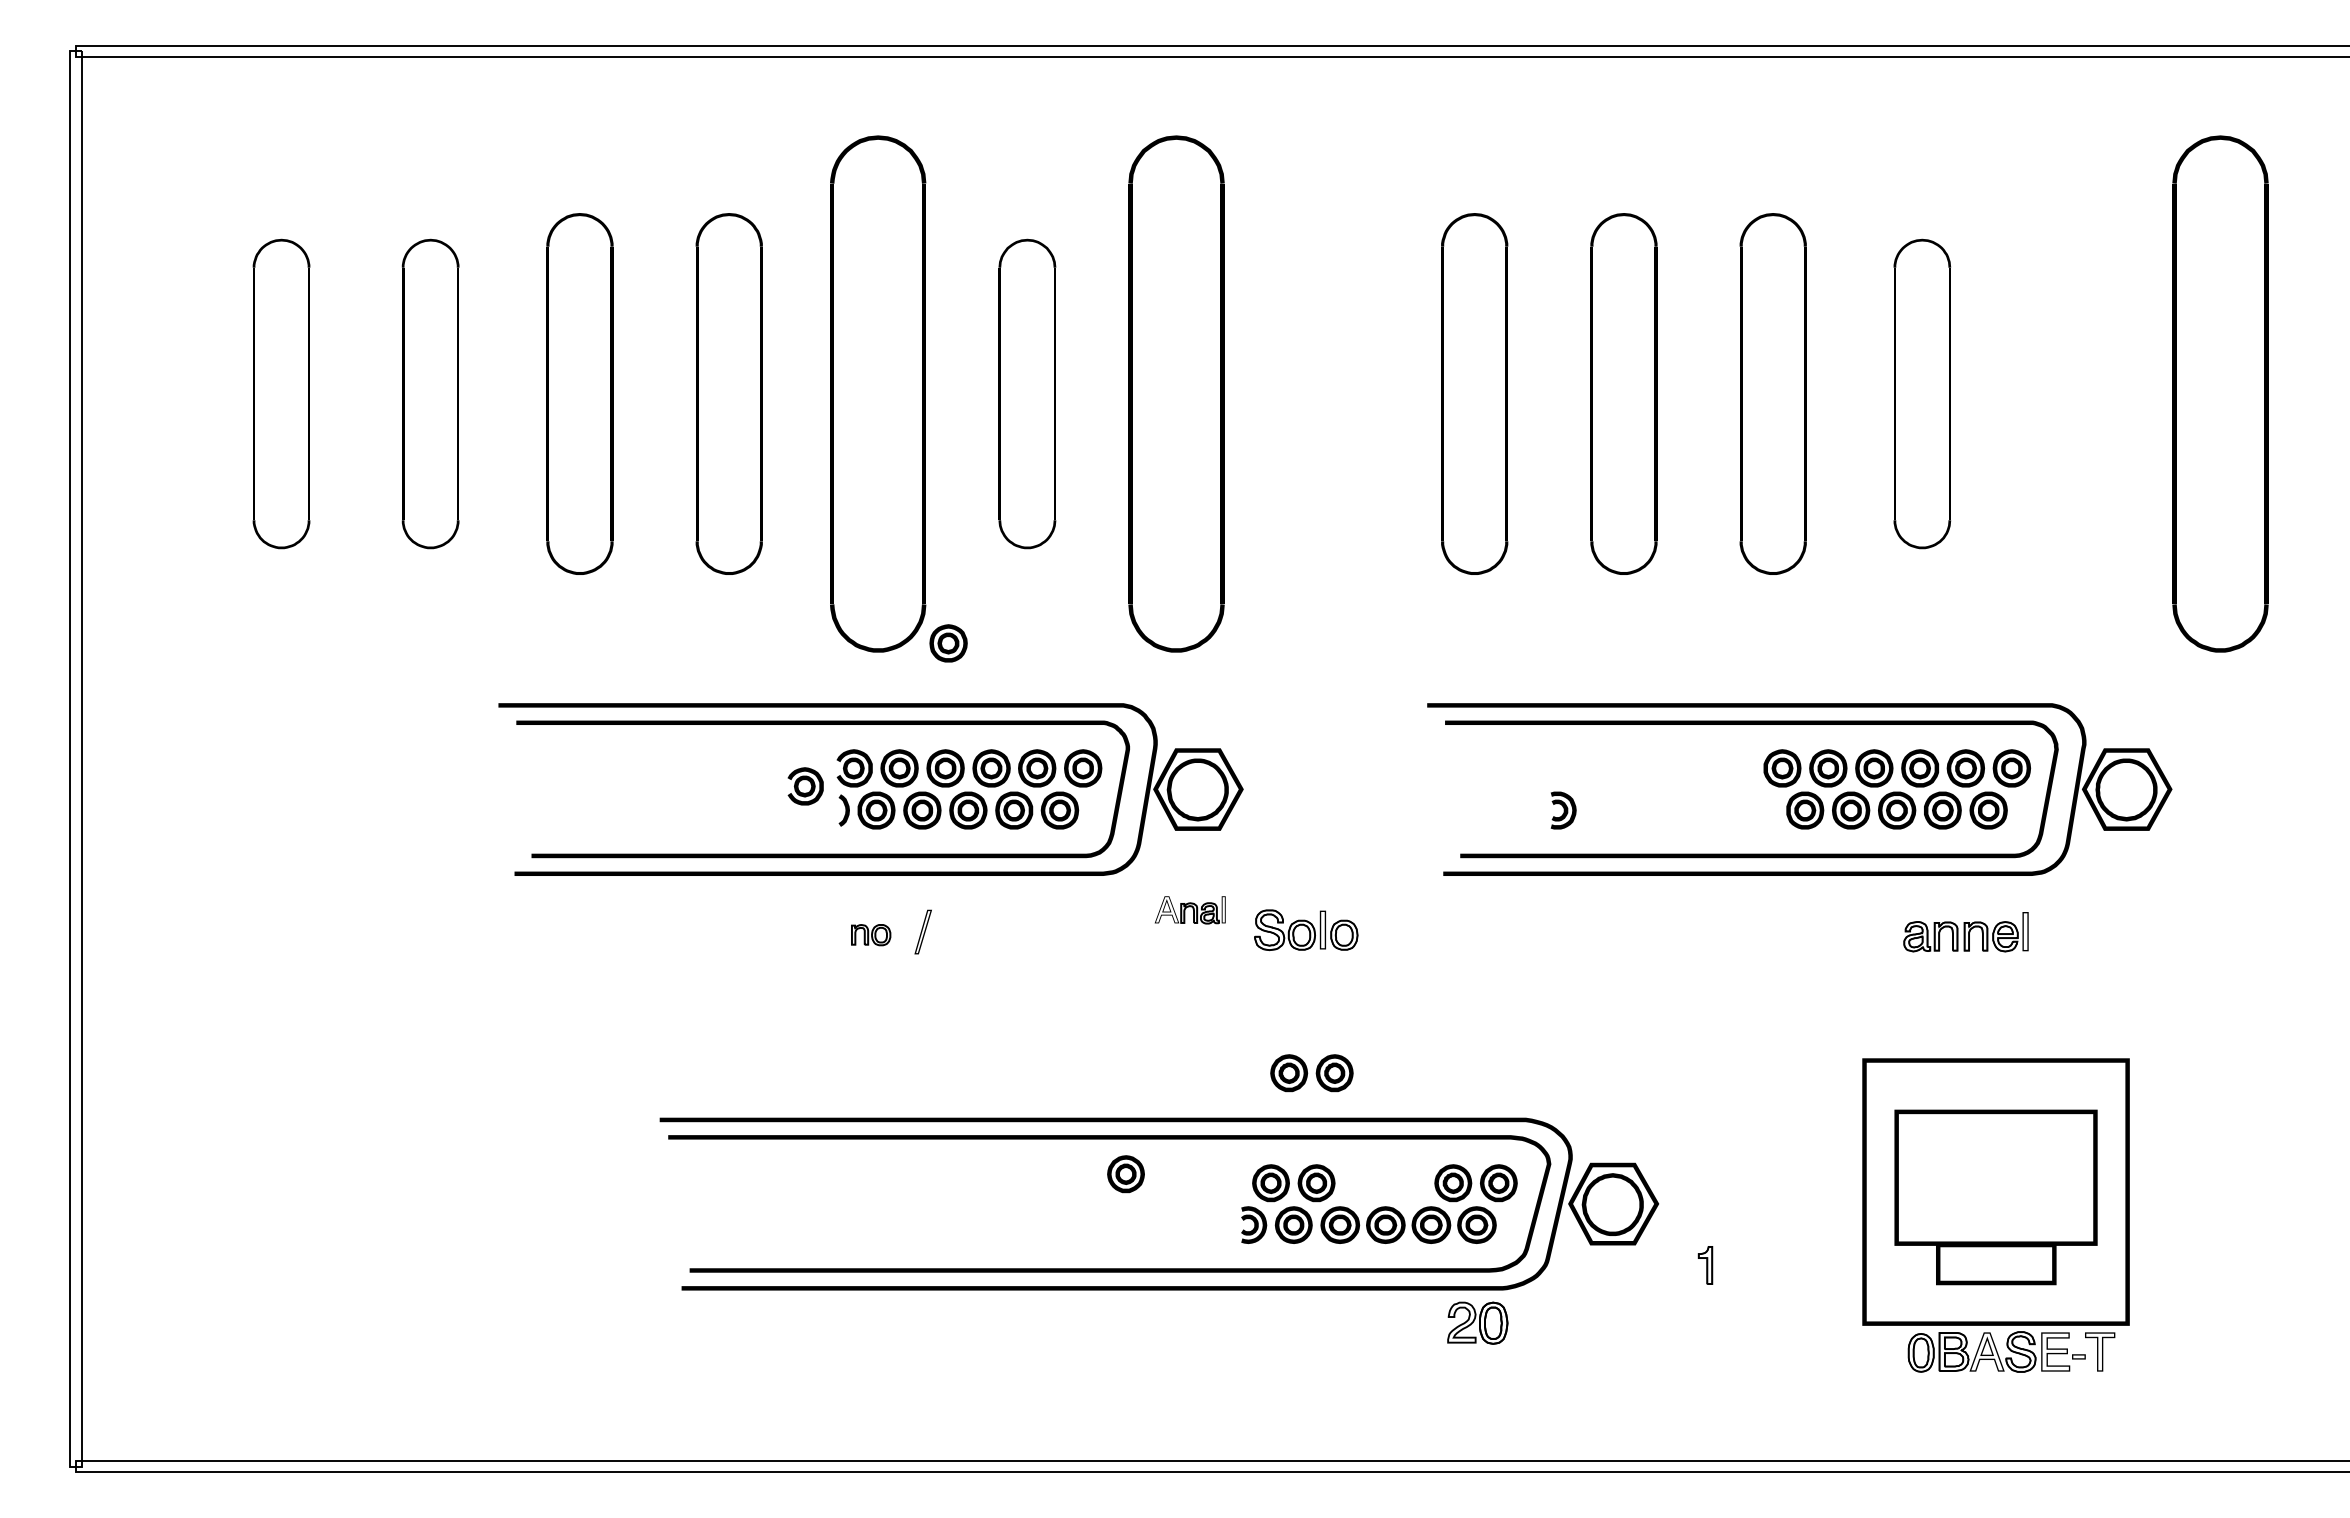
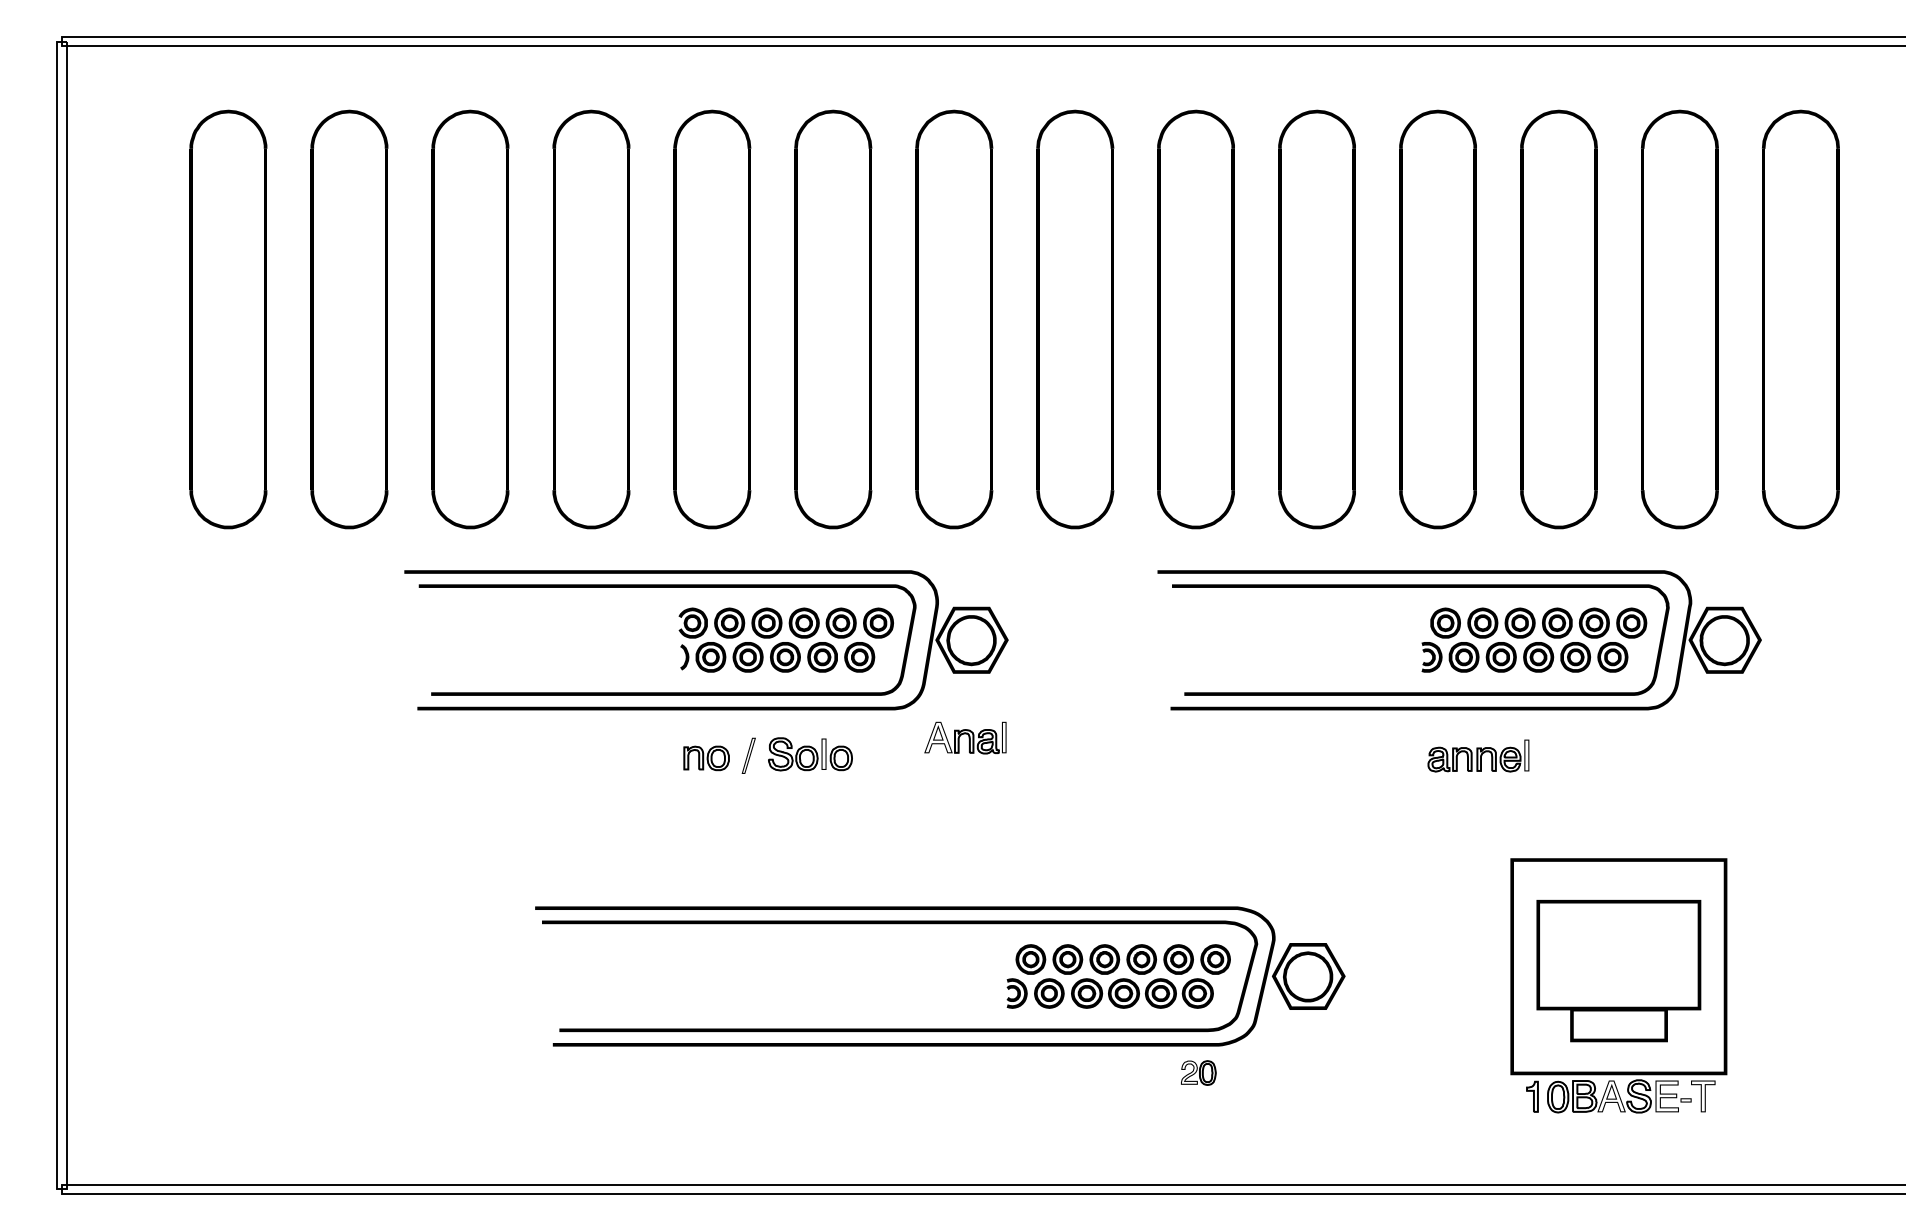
part: (281, 393) -> (228, 319), size x1.67
part: (430, 393) -> (349, 319), size x1.67
part: (579, 393) -> (470, 319), size x1.43
part: (729, 393) -> (591, 319), size x1.43
part: (1027, 393) -> (833, 319), size x1.67
part: (1325, 393) -> (1075, 319), added
part: (1474, 393) -> (1195, 319), size x1.43
part: (1623, 393) -> (1316, 319), size x1.43
part: (1773, 393) -> (1438, 319), size x1.43
part: (1922, 393) -> (1559, 319), size x1.67
part: (2071, 393) -> (1680, 319), added
part: (948, 643) -> (769, 521), removed
part: (805, 786) -> (653, 637), removed
part: (1563, 810) -> (1431, 657), moved
part: (1189, 910) -> (964, 738), size x1.43
part: (1306, 930) -> (810, 754), moved
part: (1965, 932) -> (1478, 756), moved
part: (870, 934) -> (706, 757), size x1.43
part: (1311, 1073) -> (1122, 959), moved
part: (1125, 1174) -> (912, 952), removed
part: (1705, 1265) -> (1532, 1096), moved
part: (1477, 1322) -> (1198, 1072), size x0.71

